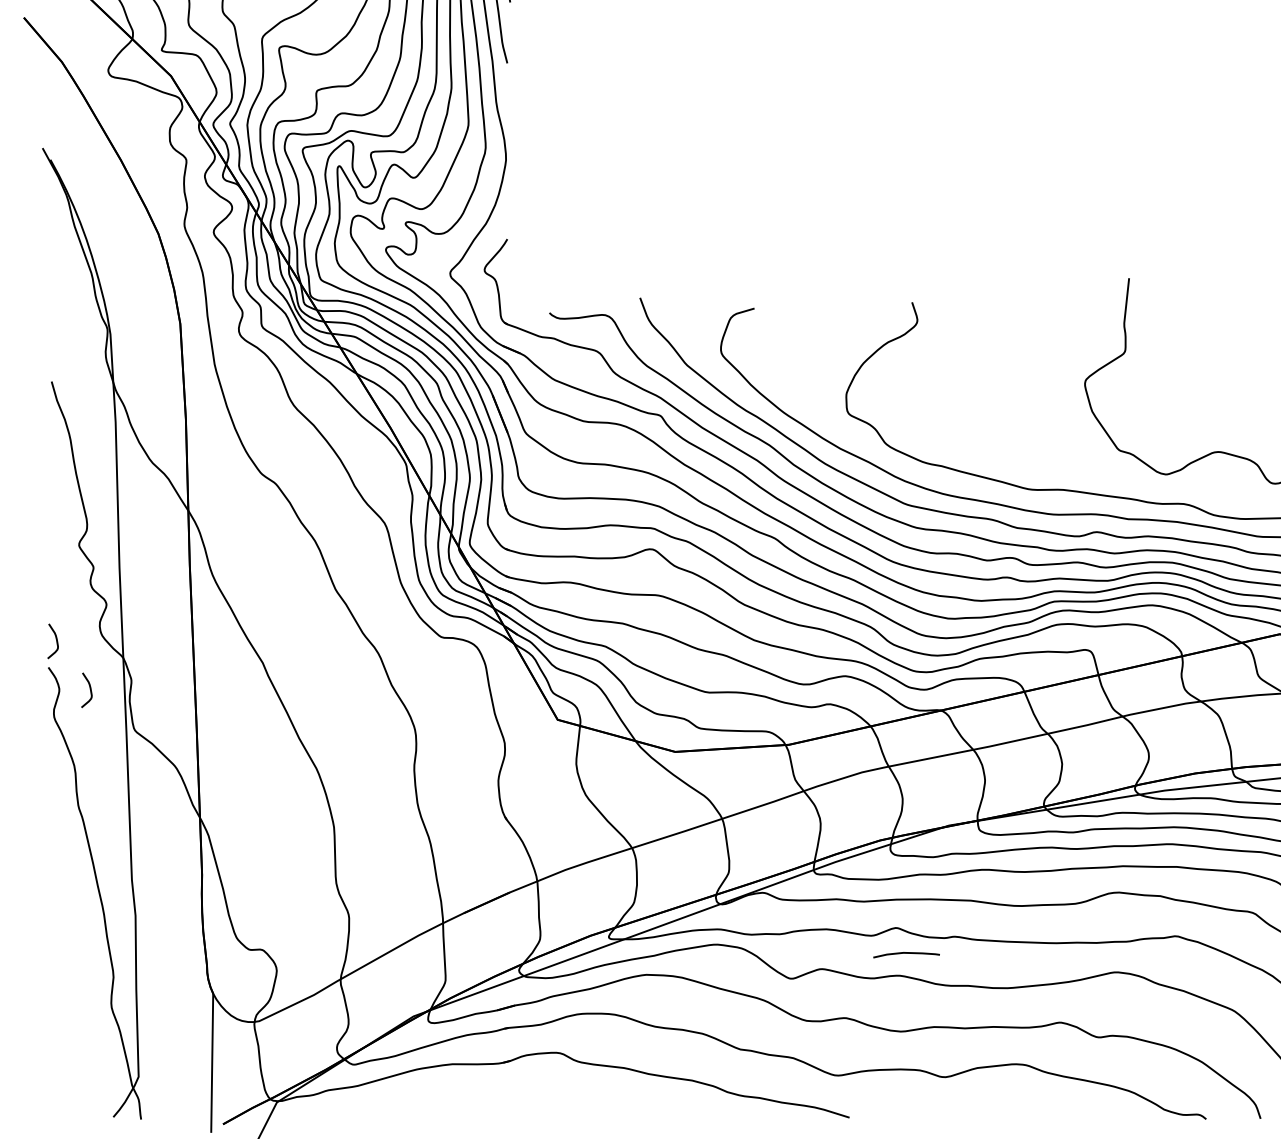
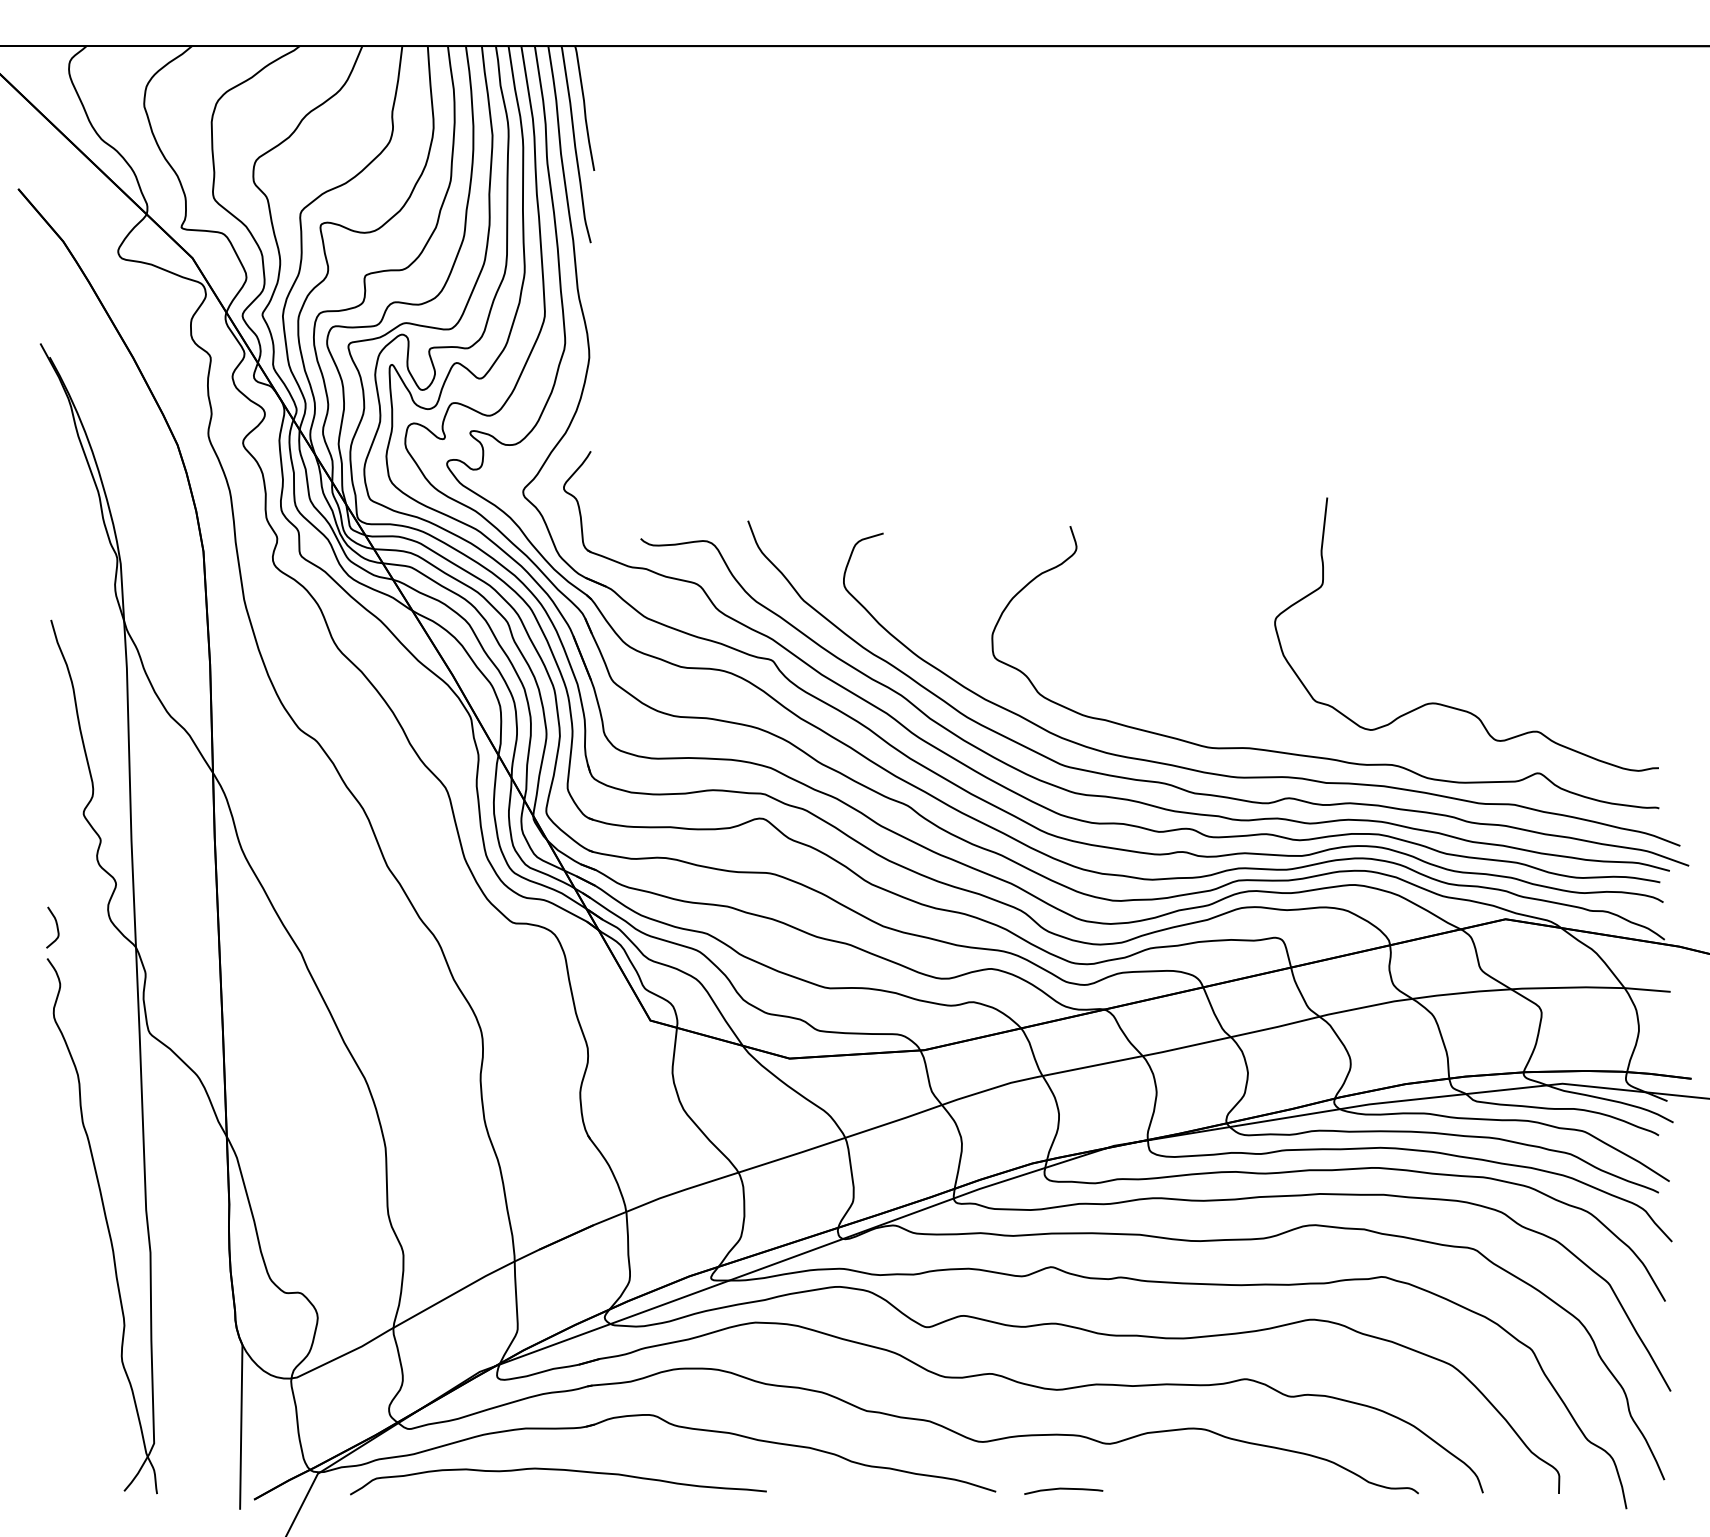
curve: (89, 690) -> (96, 985), removed
curve: (906, 953) -> (1063, 1489), moved
curve: (480, 1099) -> (558, 1470), added

